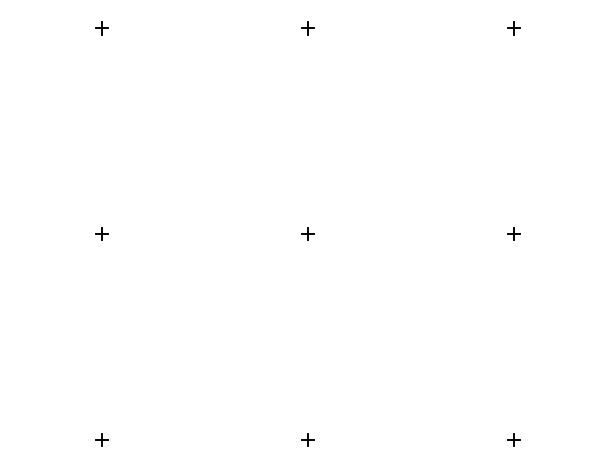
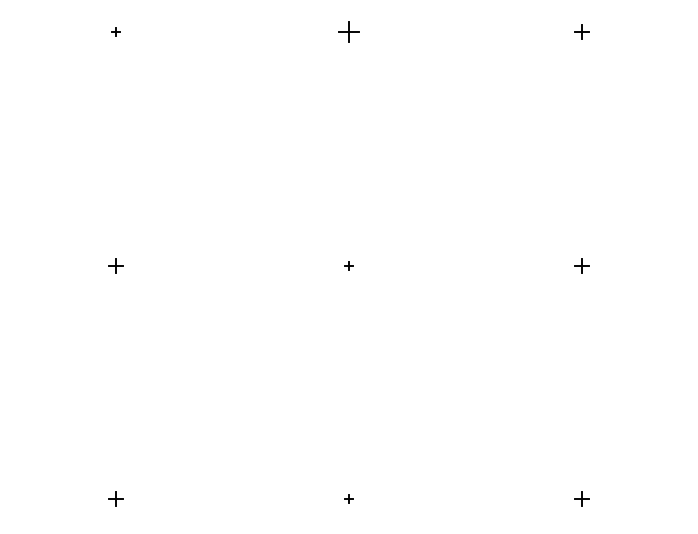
part: (102, 27) -> (115, 31), size x0.6
part: (307, 27) -> (348, 31), size x1.4
part: (307, 234) -> (348, 265), size x0.6
part: (307, 439) -> (348, 498), size x0.6

